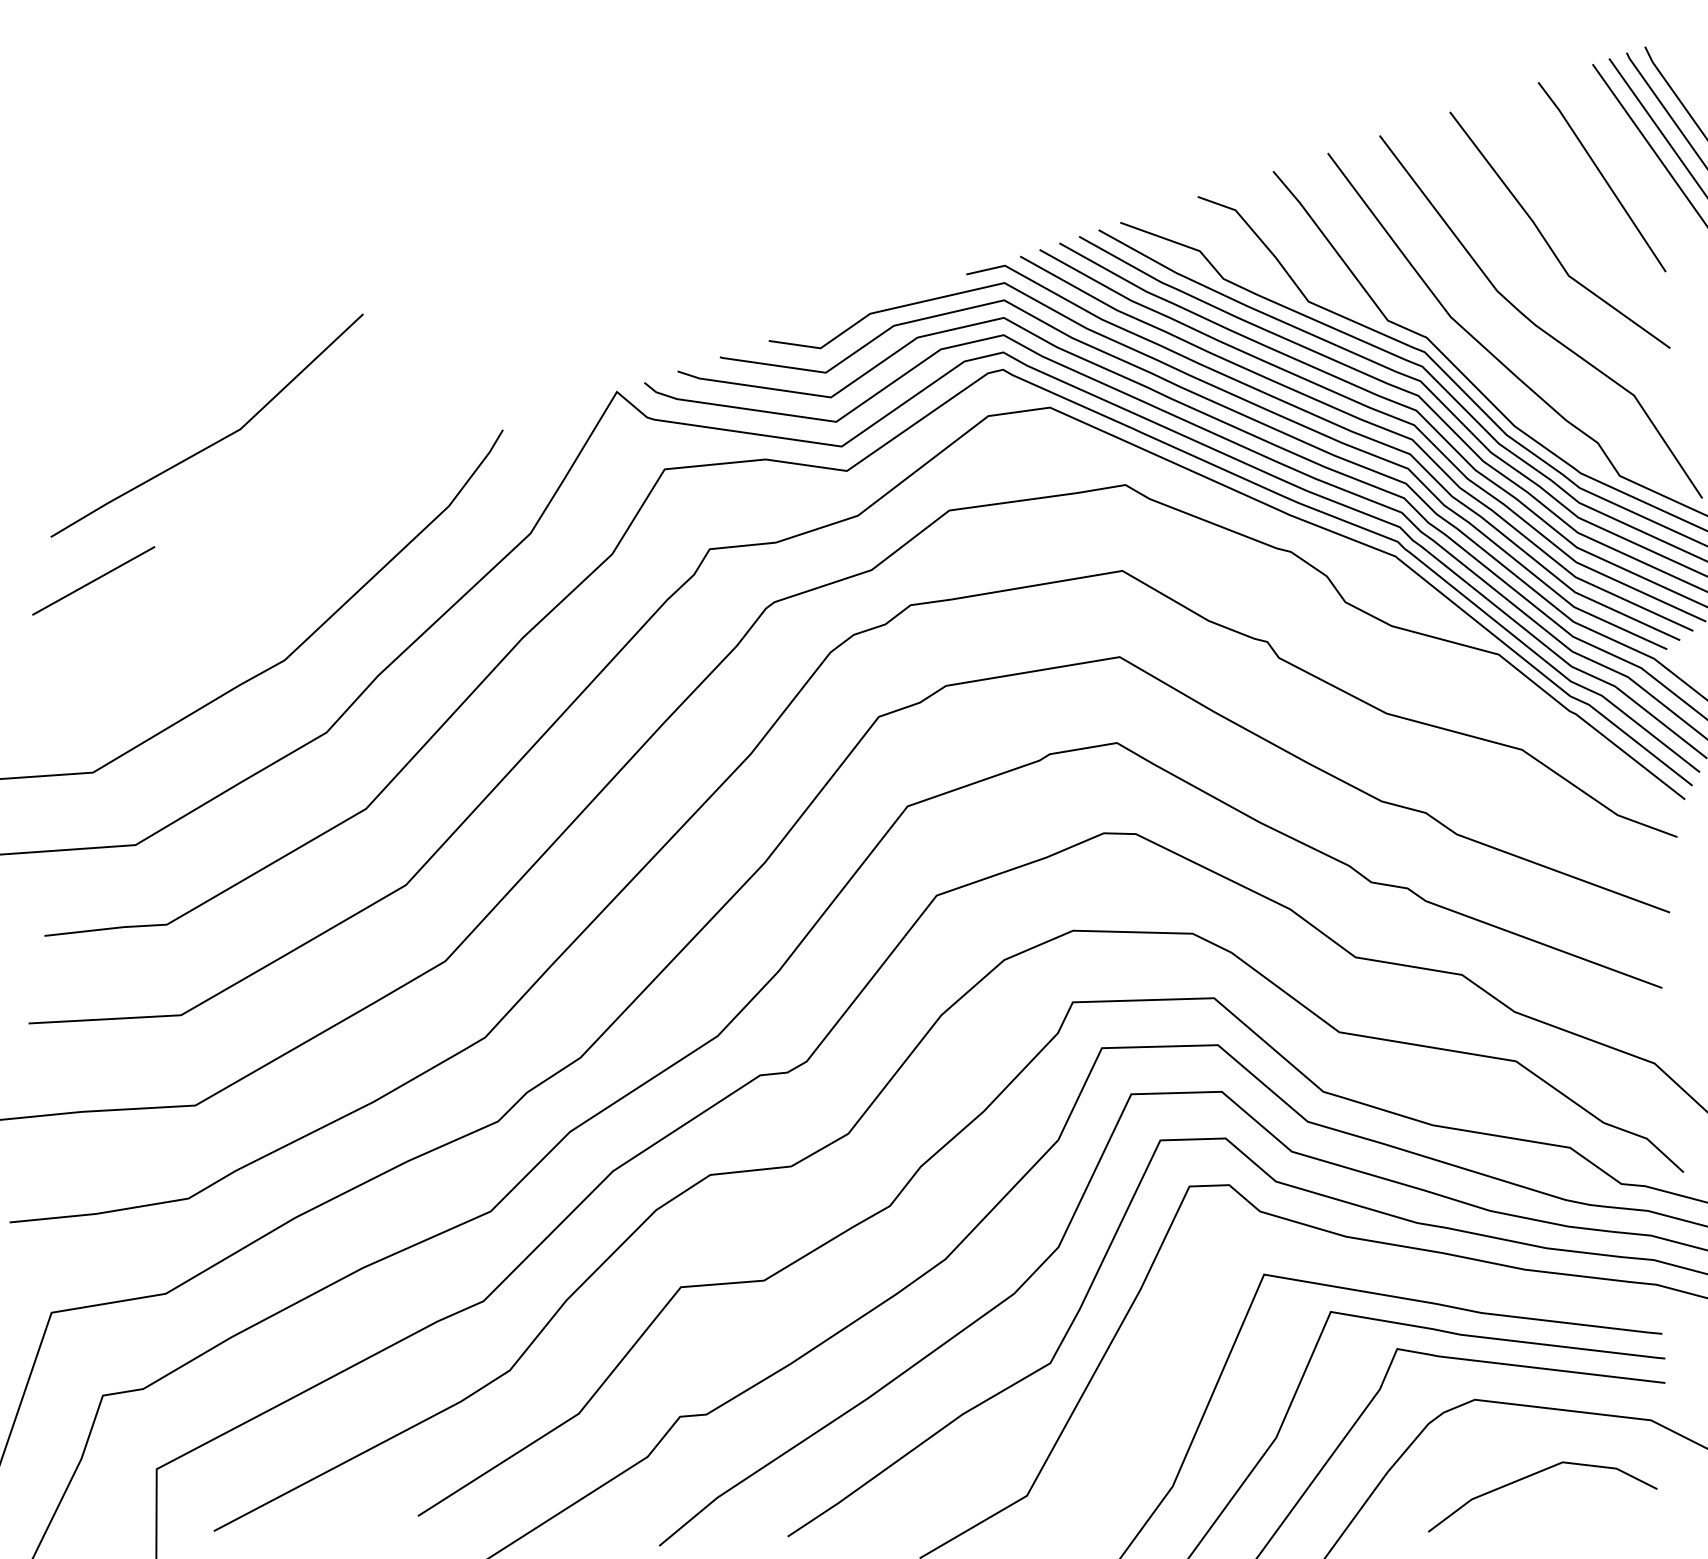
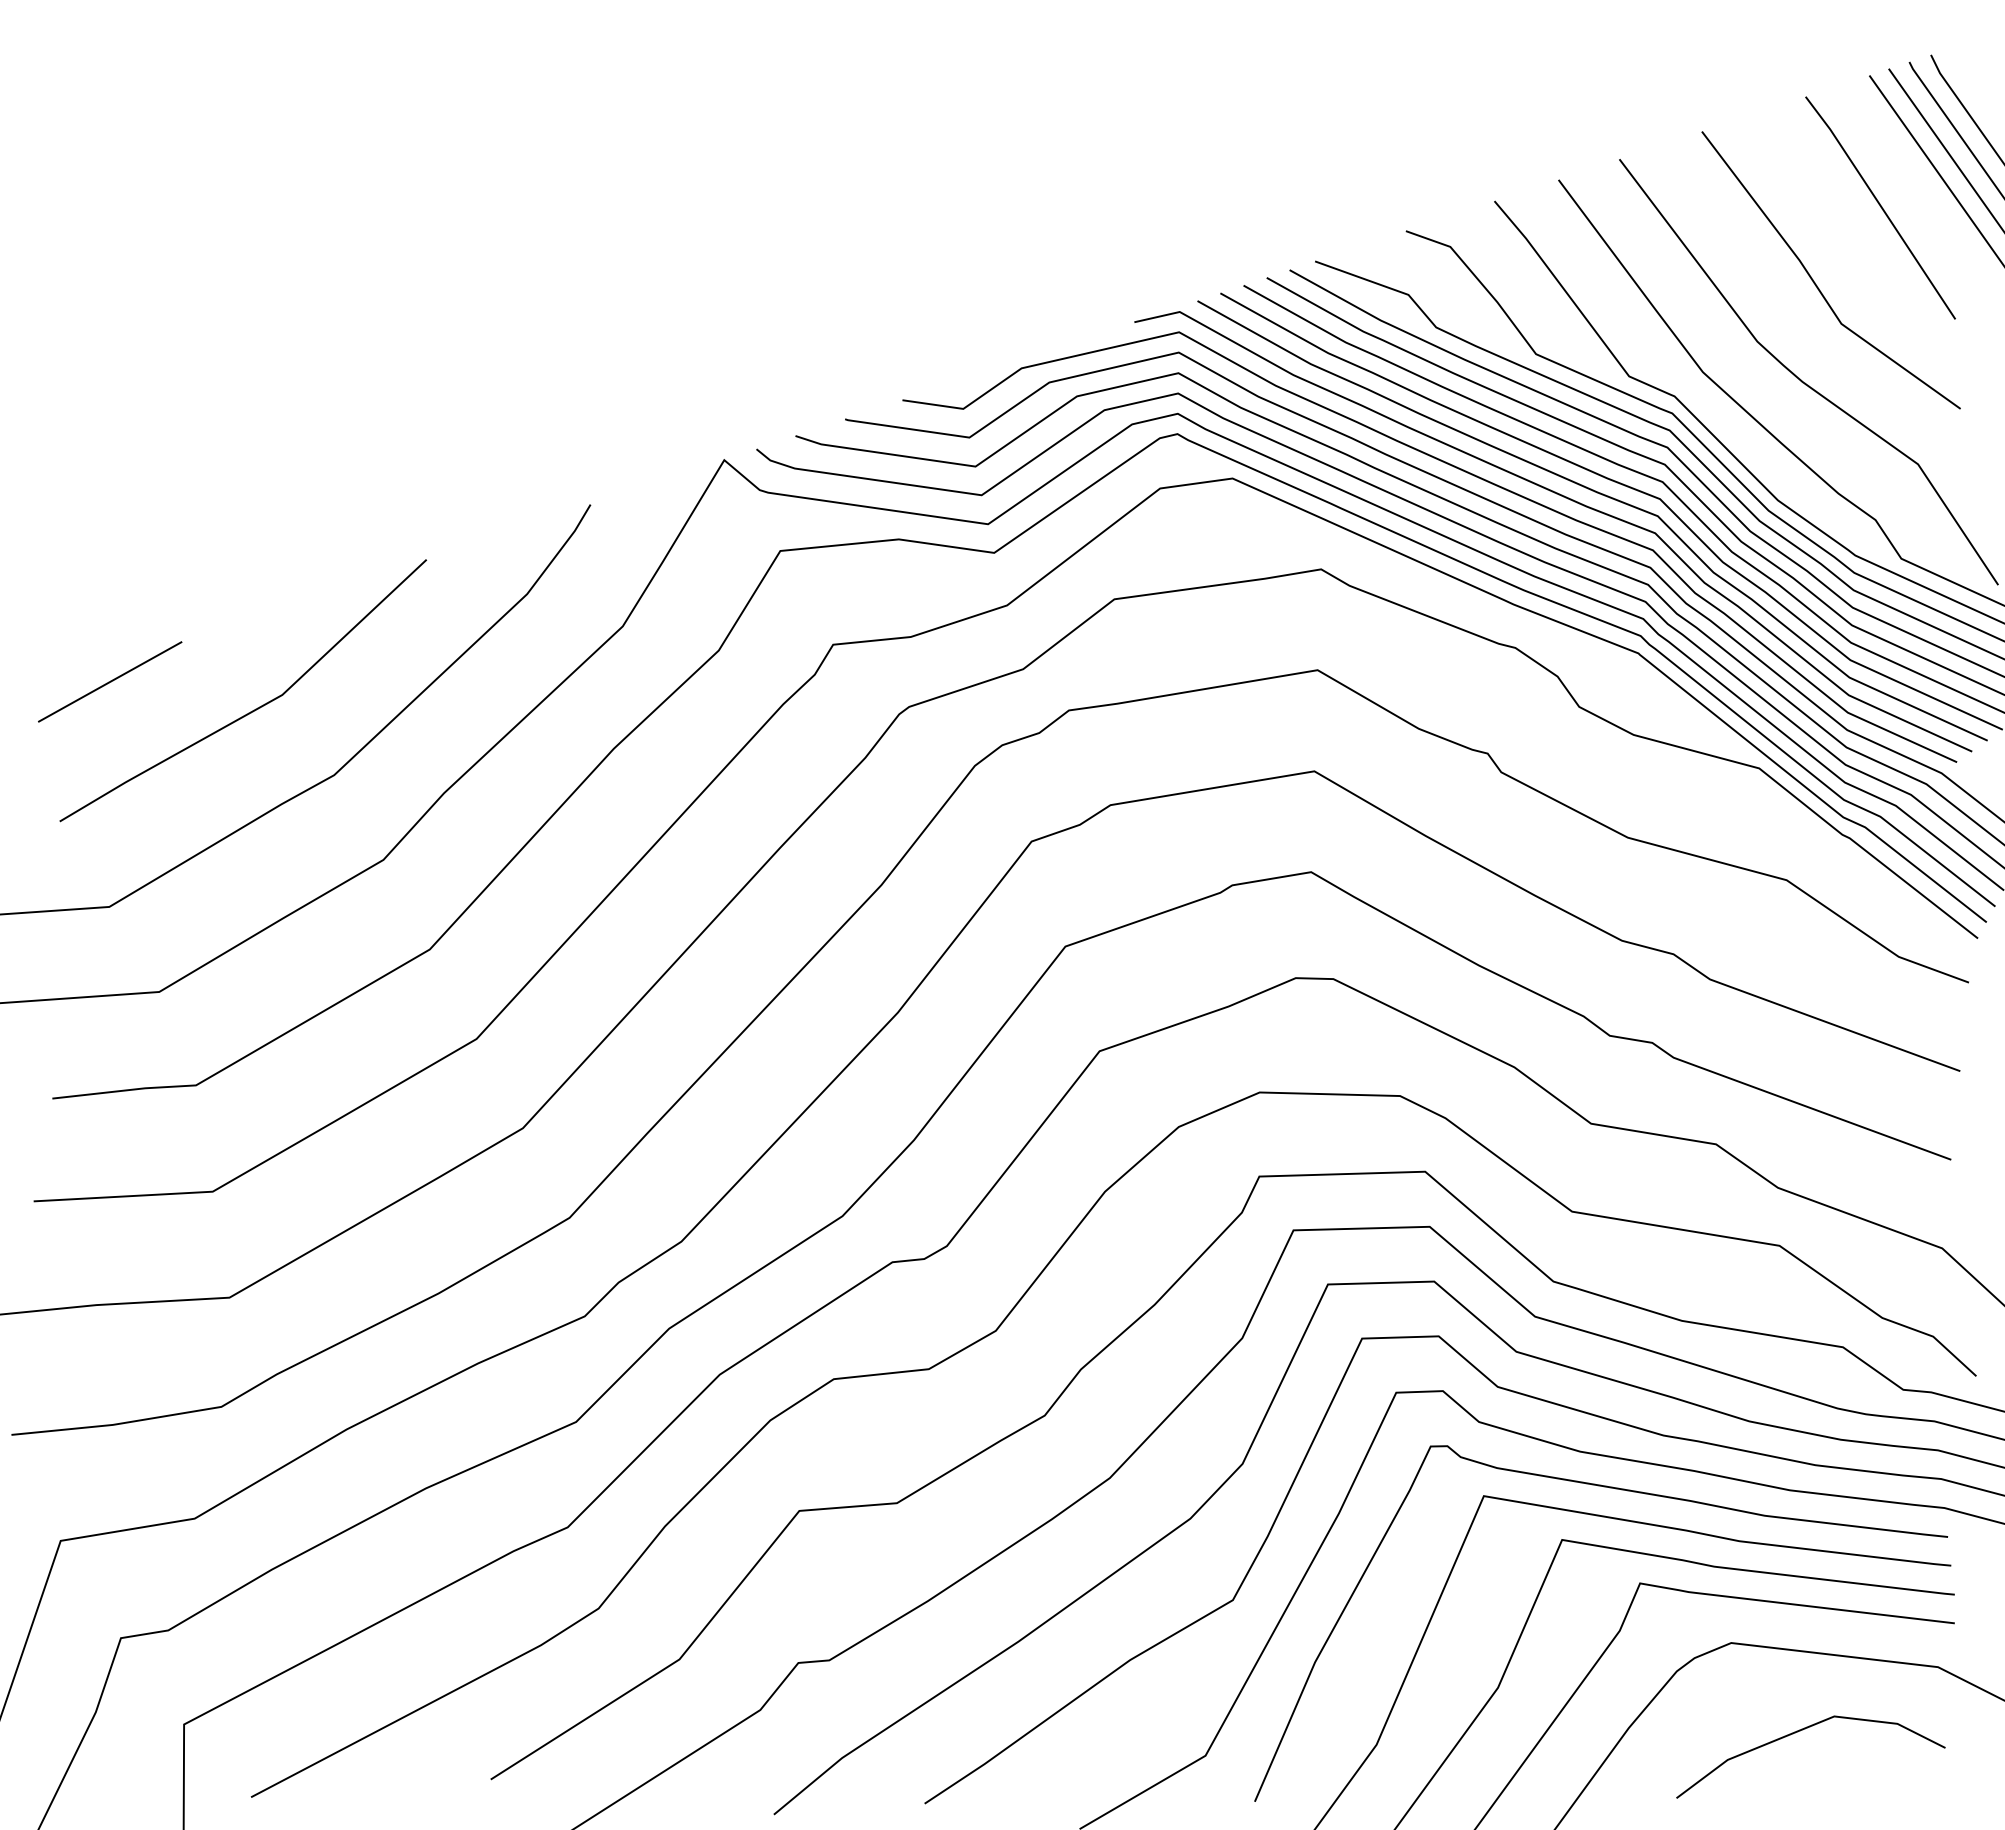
line: (217, 440) -> (255, 708), moved
curve: (1381, 1269) -> (1621, 1490), added

